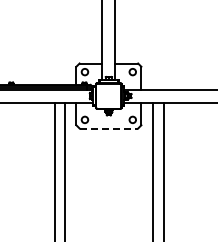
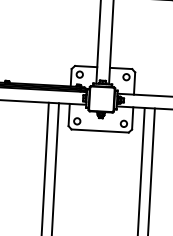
line: (109, 128) -> (100, 131), dashed -> solid

